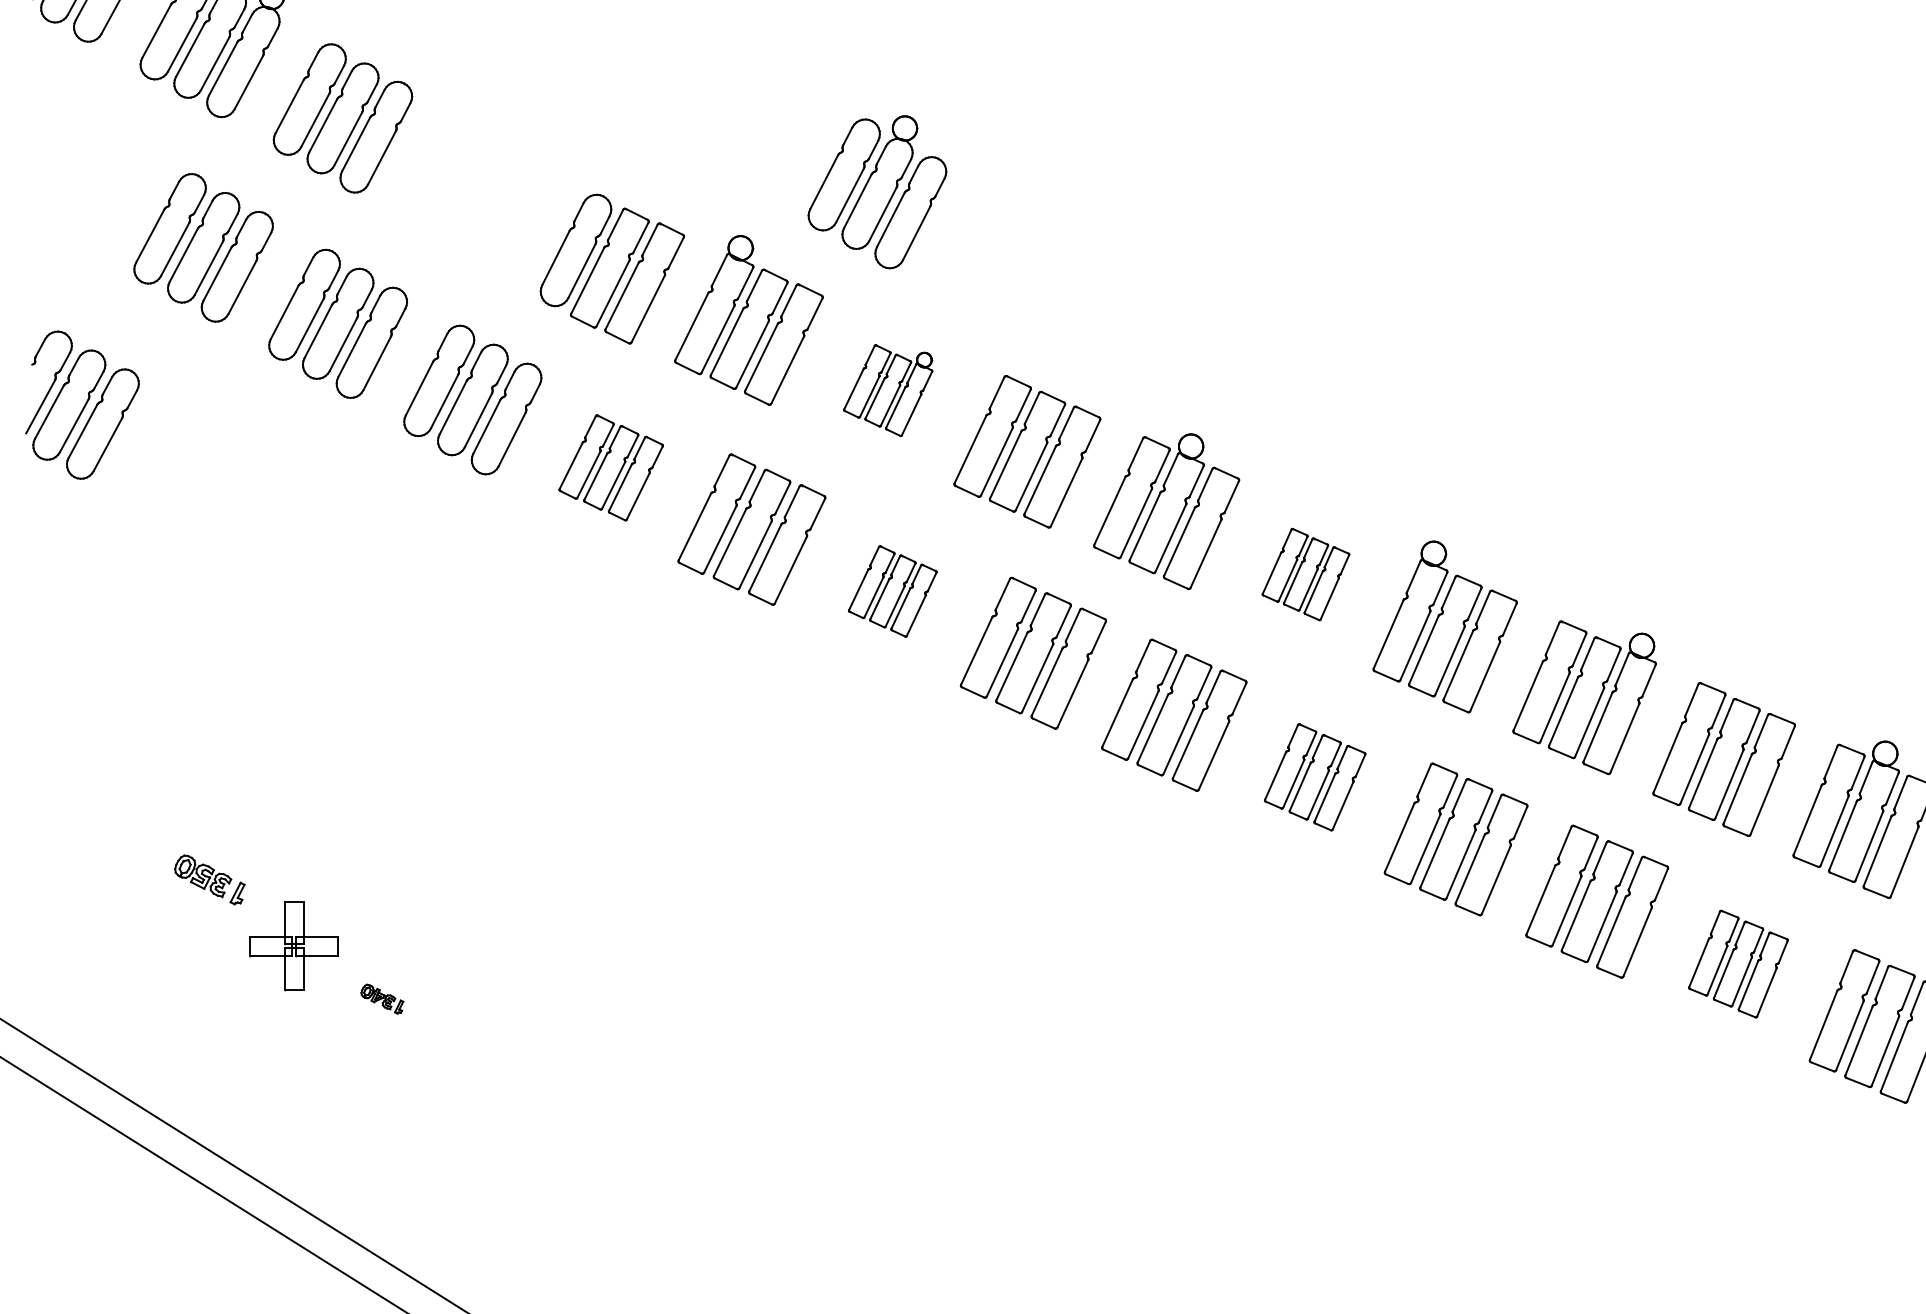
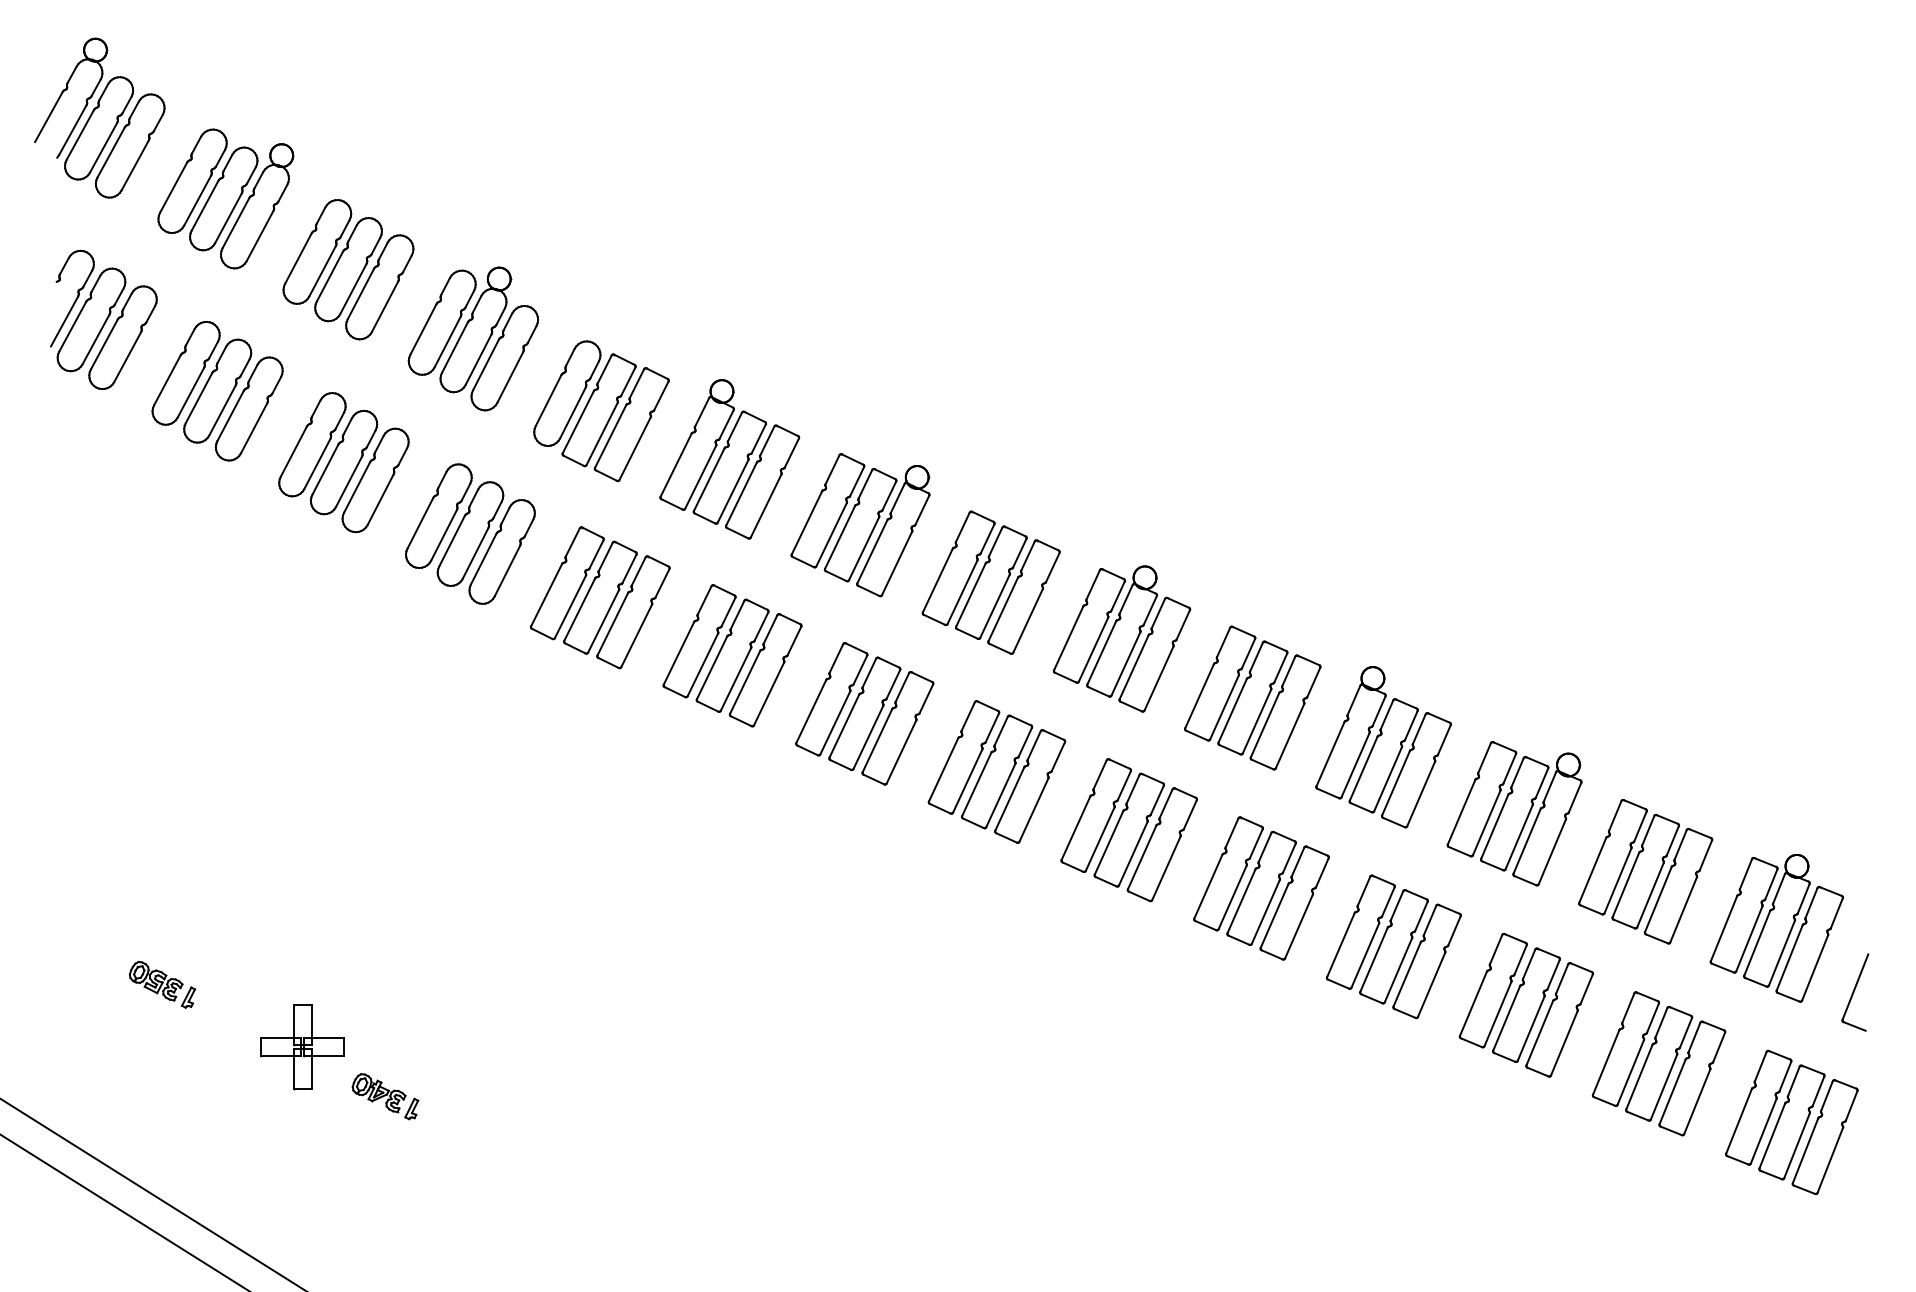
part: (876, 191) -> (472, 338), moved
part: (888, 390) -> (860, 525), size x1.67
part: (82, 404) -> (103, 319), moved
part: (611, 467) -> (600, 597), size x1.43
part: (1305, 573) -> (1252, 697), size x1.67
part: (892, 591) -> (864, 713), size x1.67
part: (1315, 777) -> (1261, 888), size x1.43
part: (209, 879) -> (162, 984), moved
part: (1737, 963) -> (1658, 1063), size x1.43
part: (382, 998) -> (385, 1096), size x1.67

